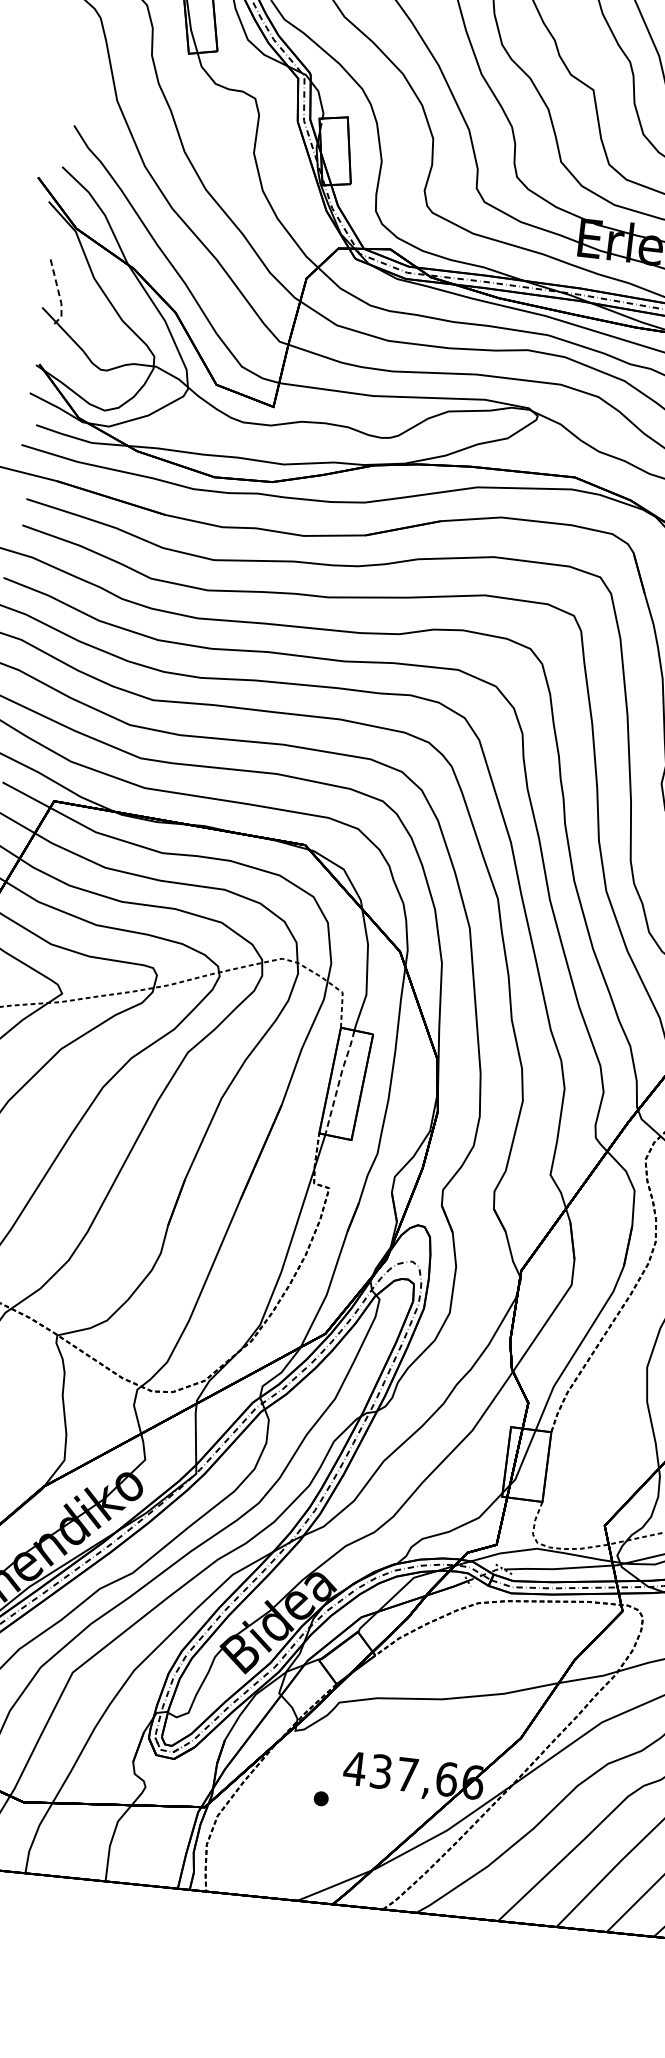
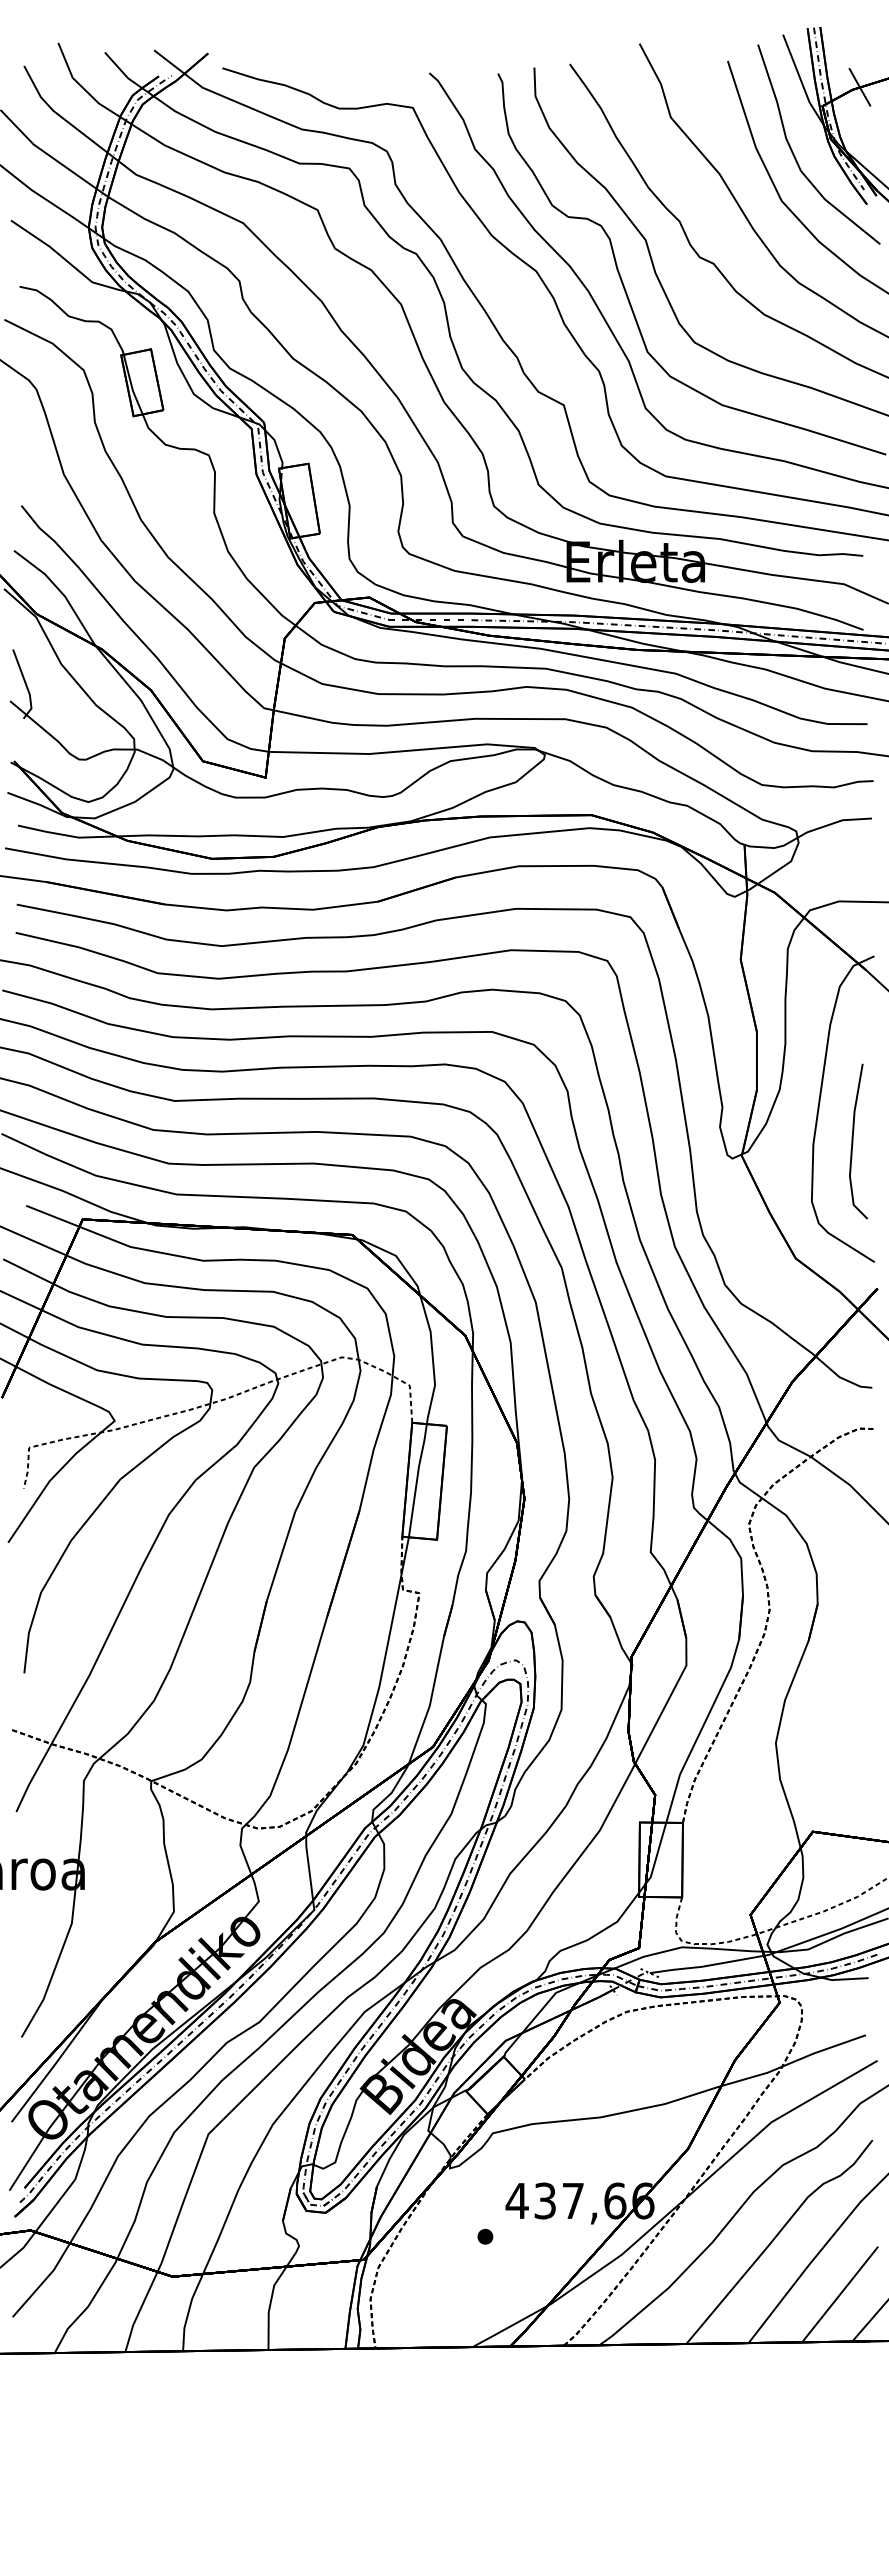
line: (59, 295) -> (26, 686), dashed -> solid
line: (339, 1081) -> (417, 1479), dashed -> solid

